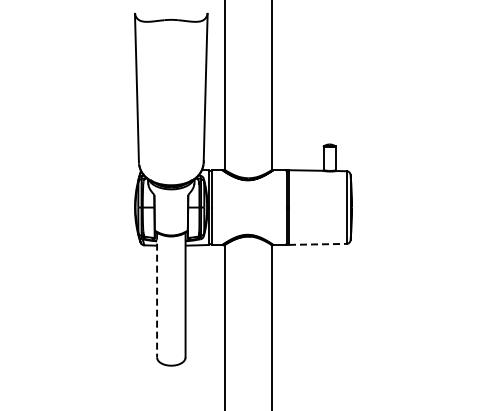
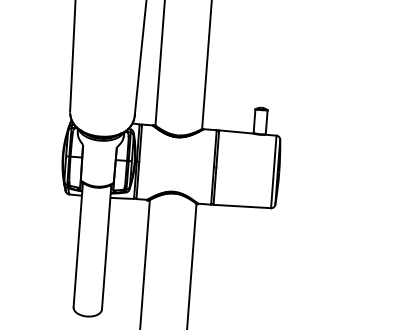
line: (317, 244) -> (242, 206), dashed -> solid
line: (157, 295) -> (78, 245), dashed -> solid

